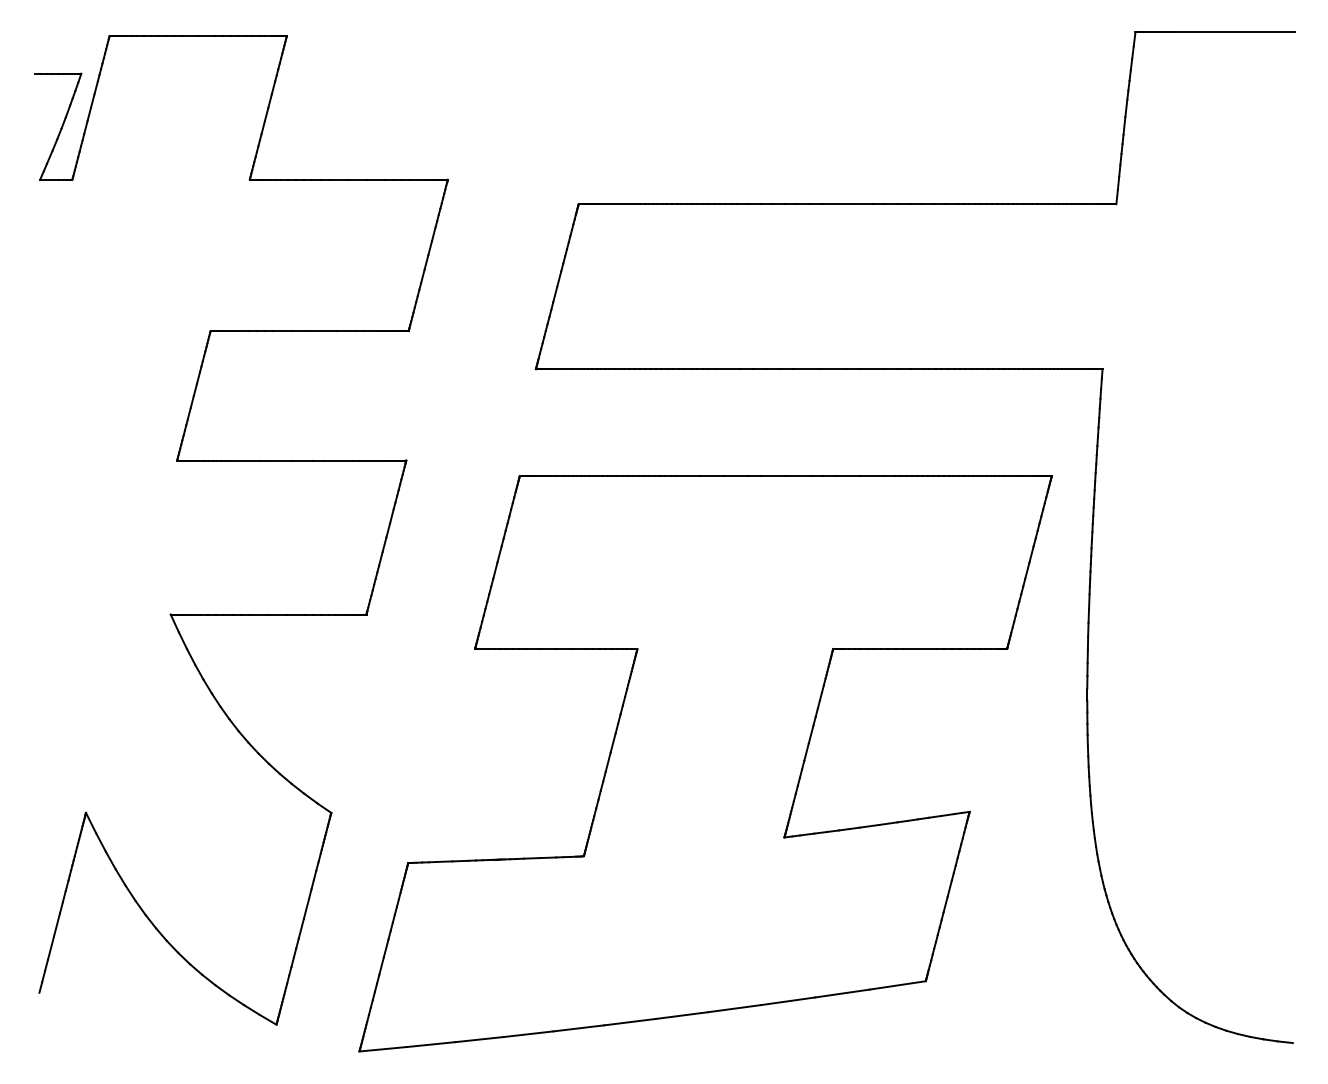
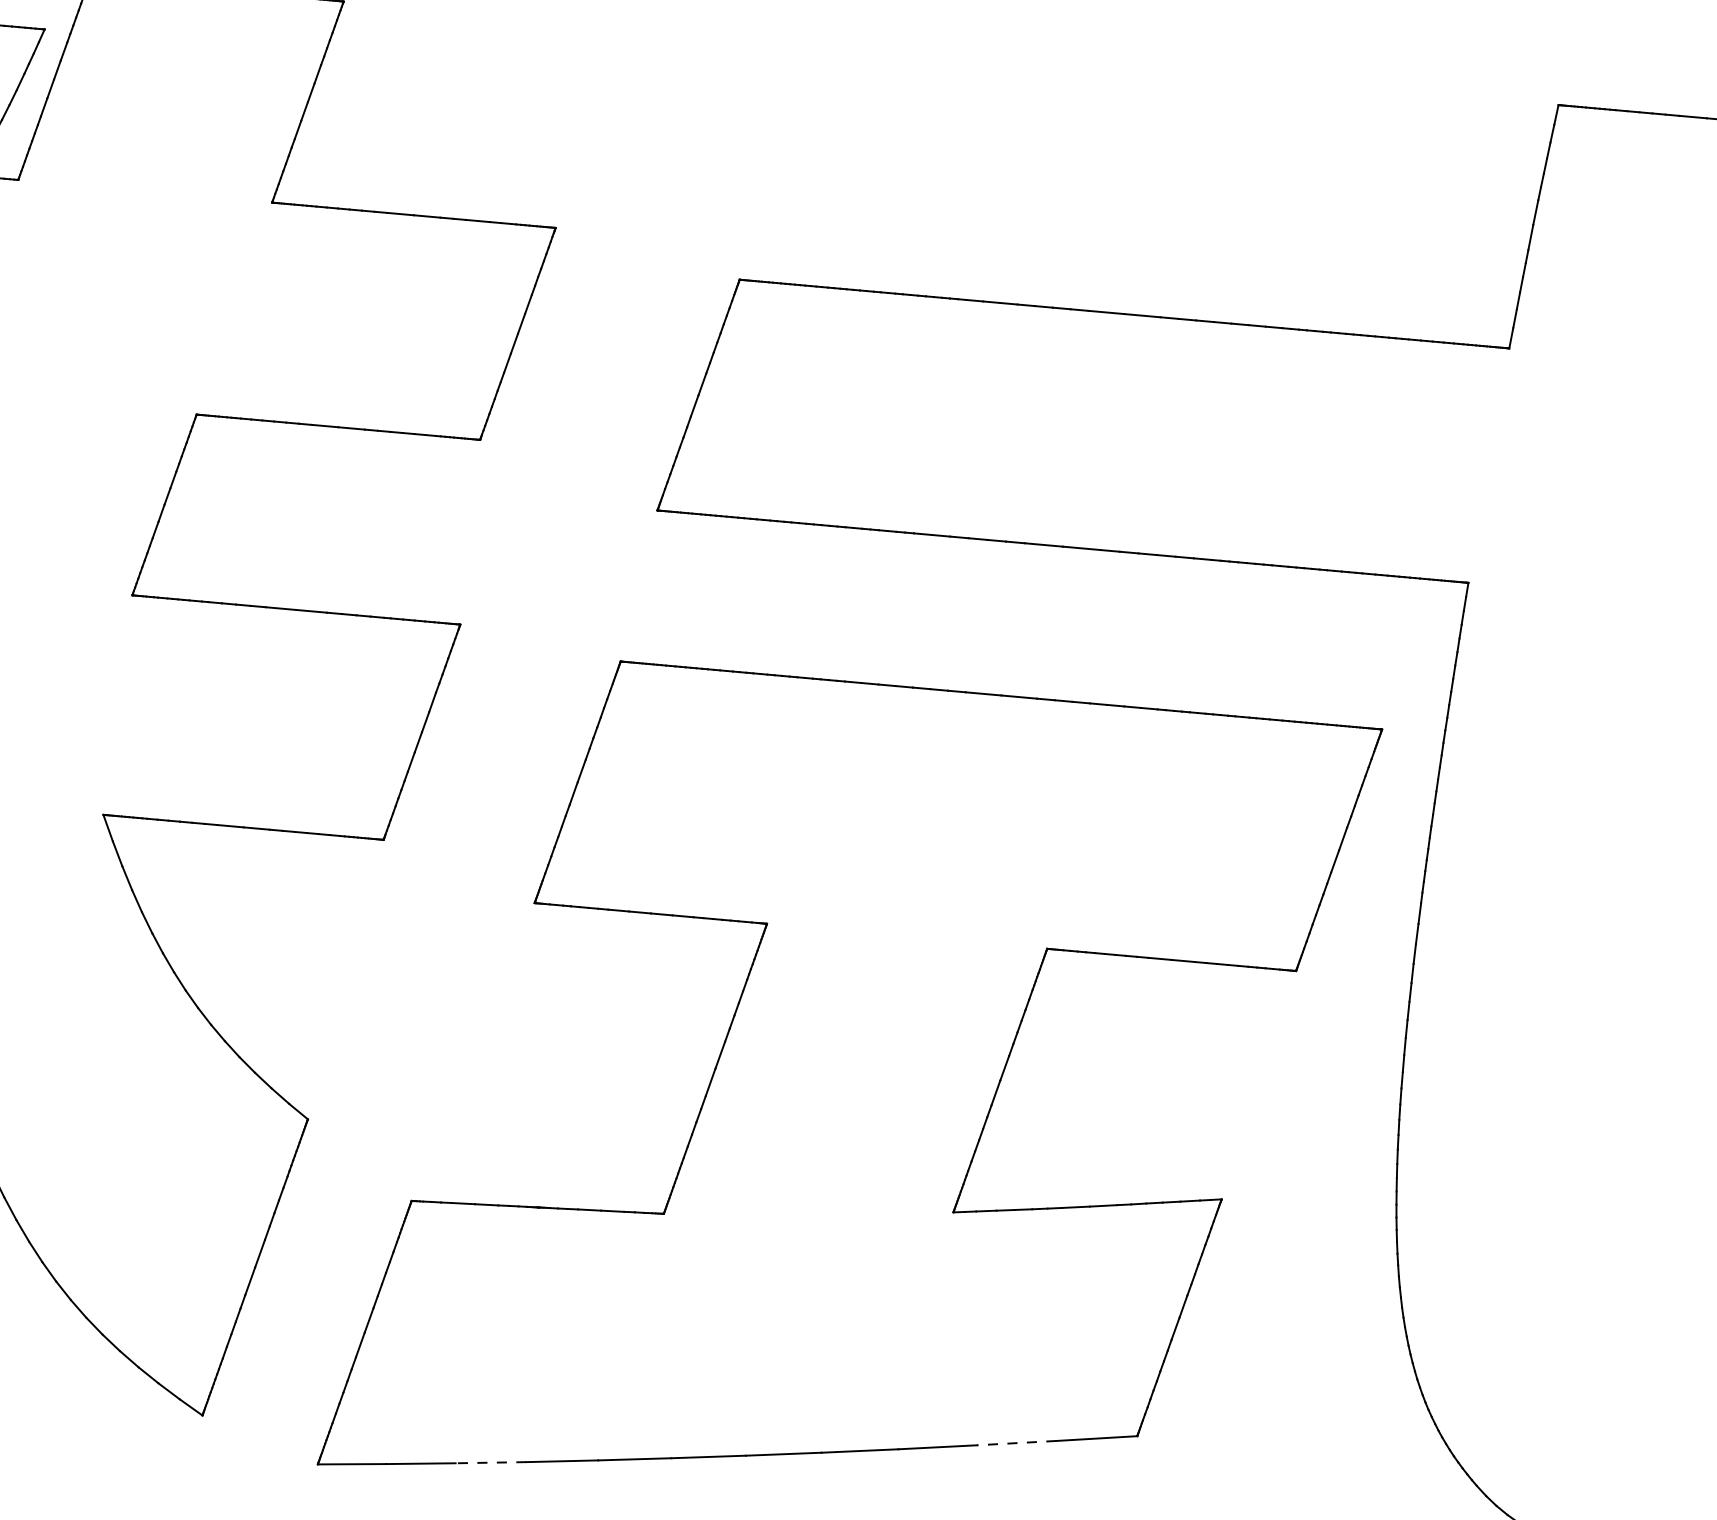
line: (842, 993) -> (1016, 1443), solid -> dashed
line: (479, 1039) -> (491, 1462), solid -> dashed

